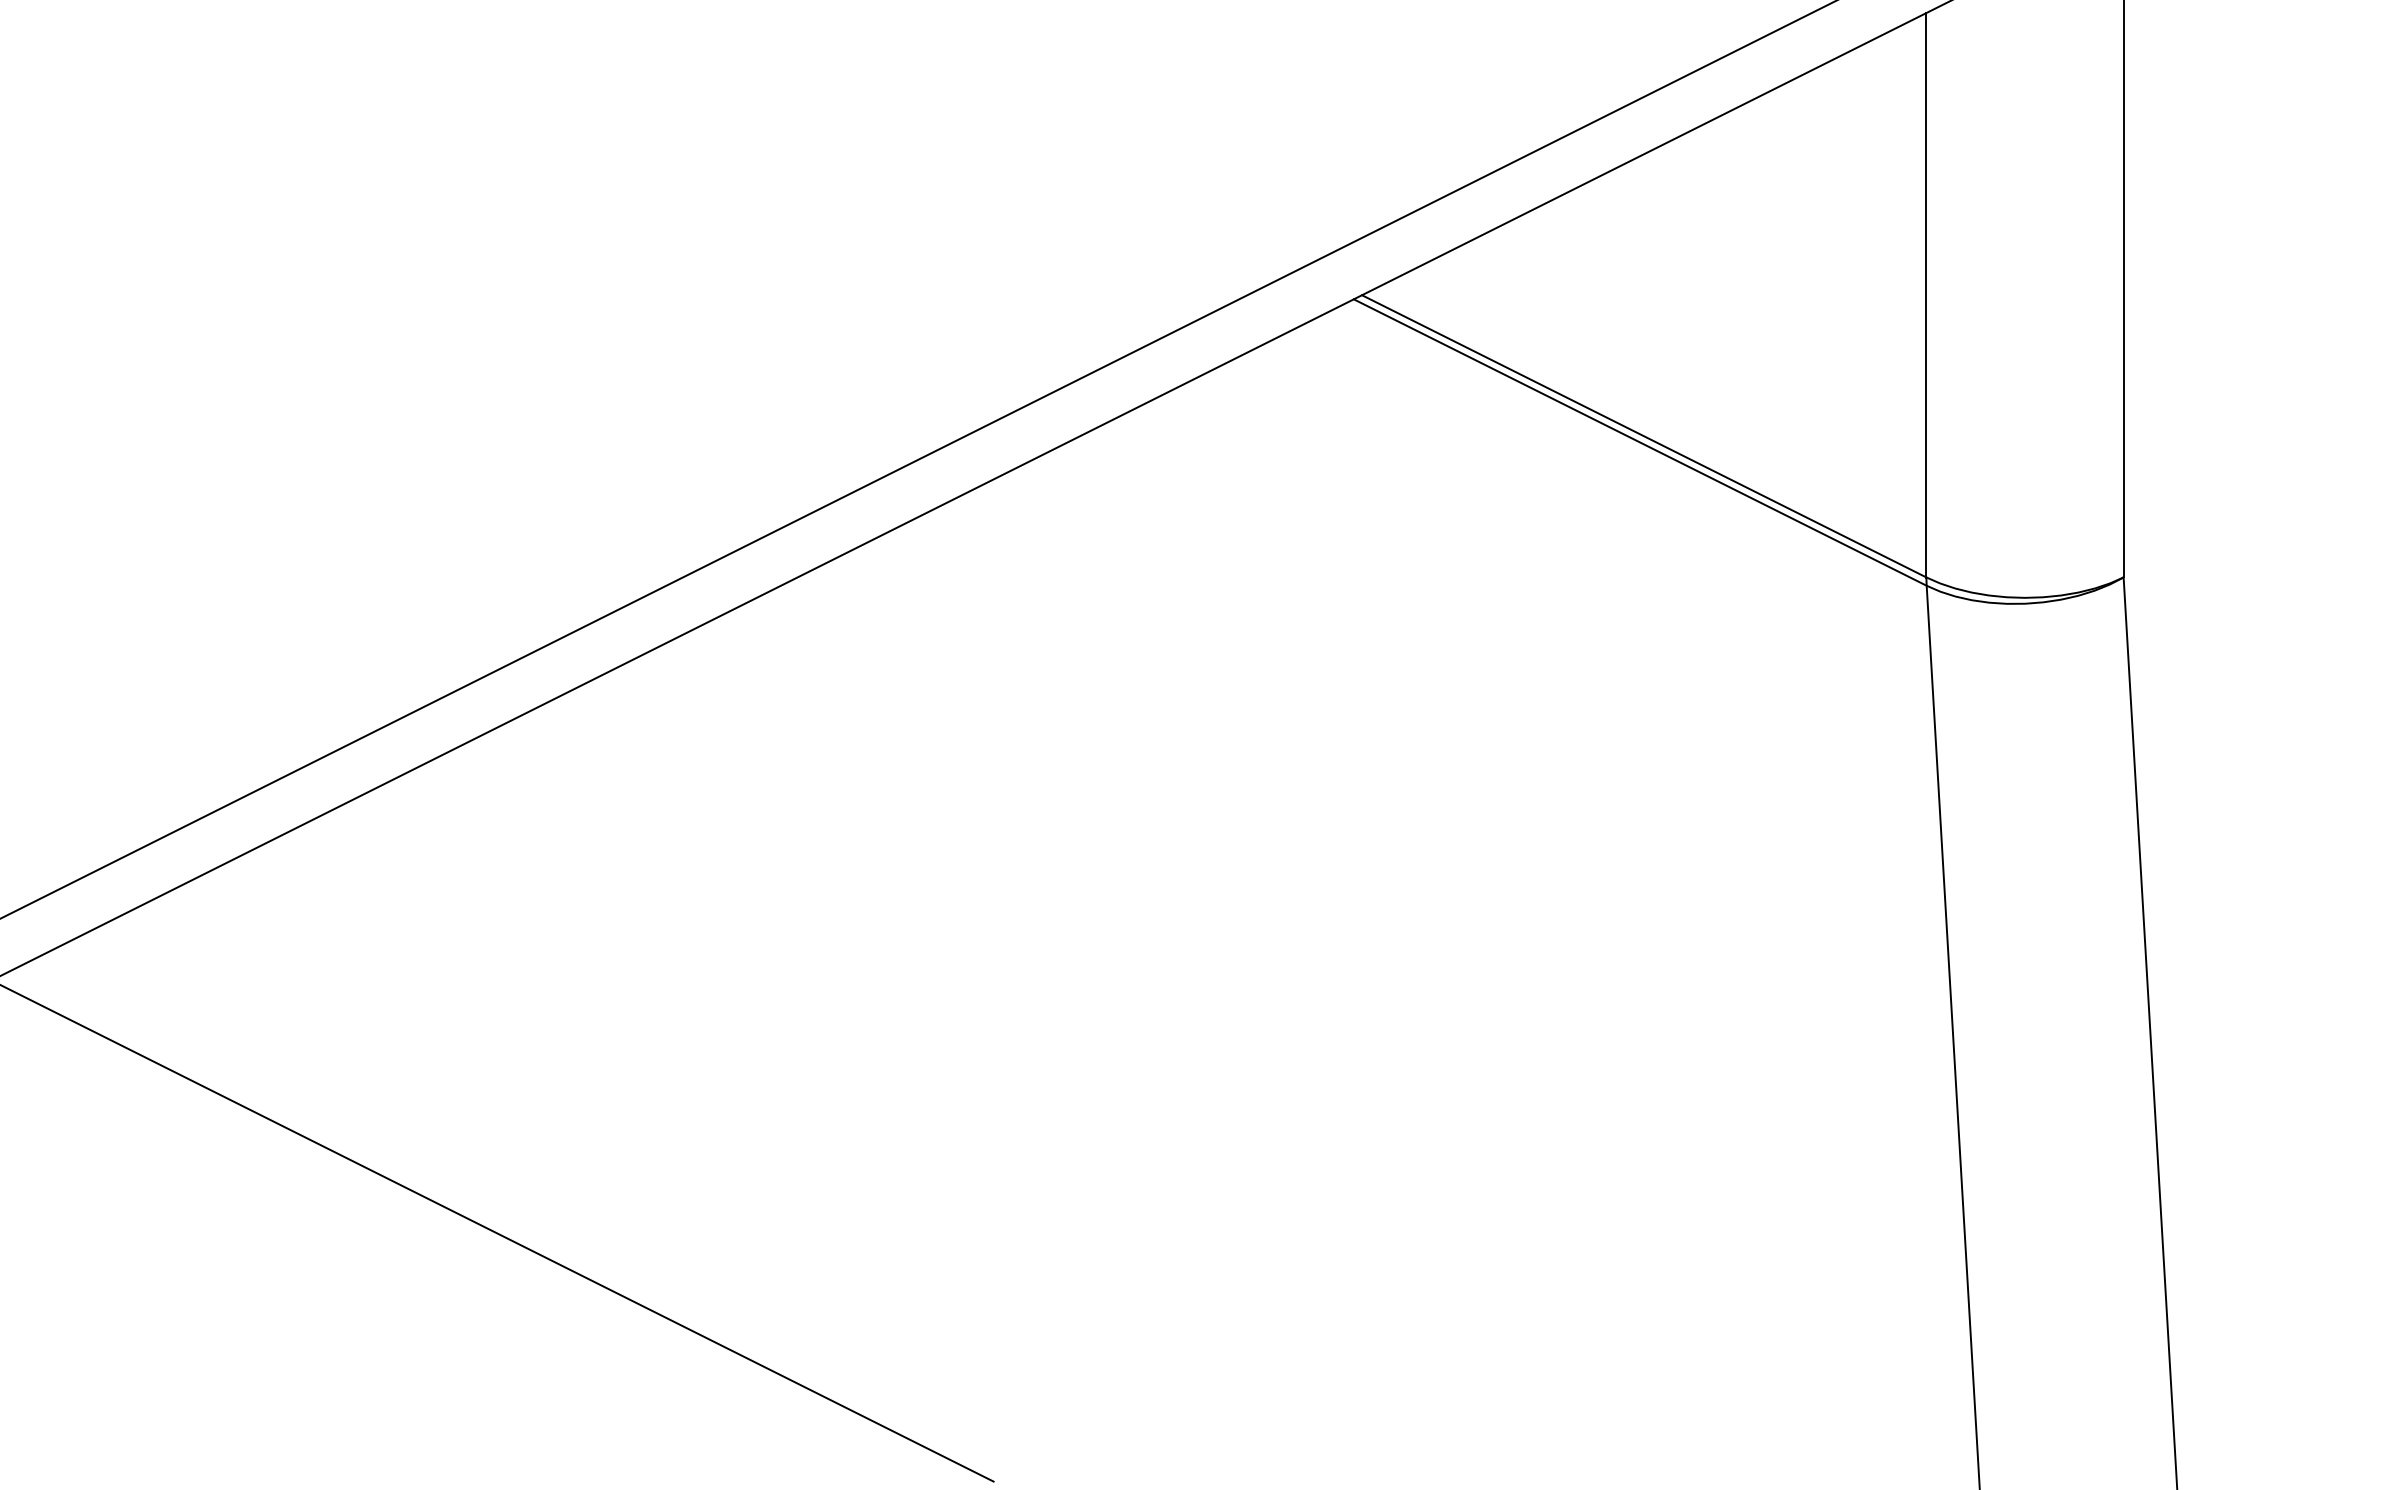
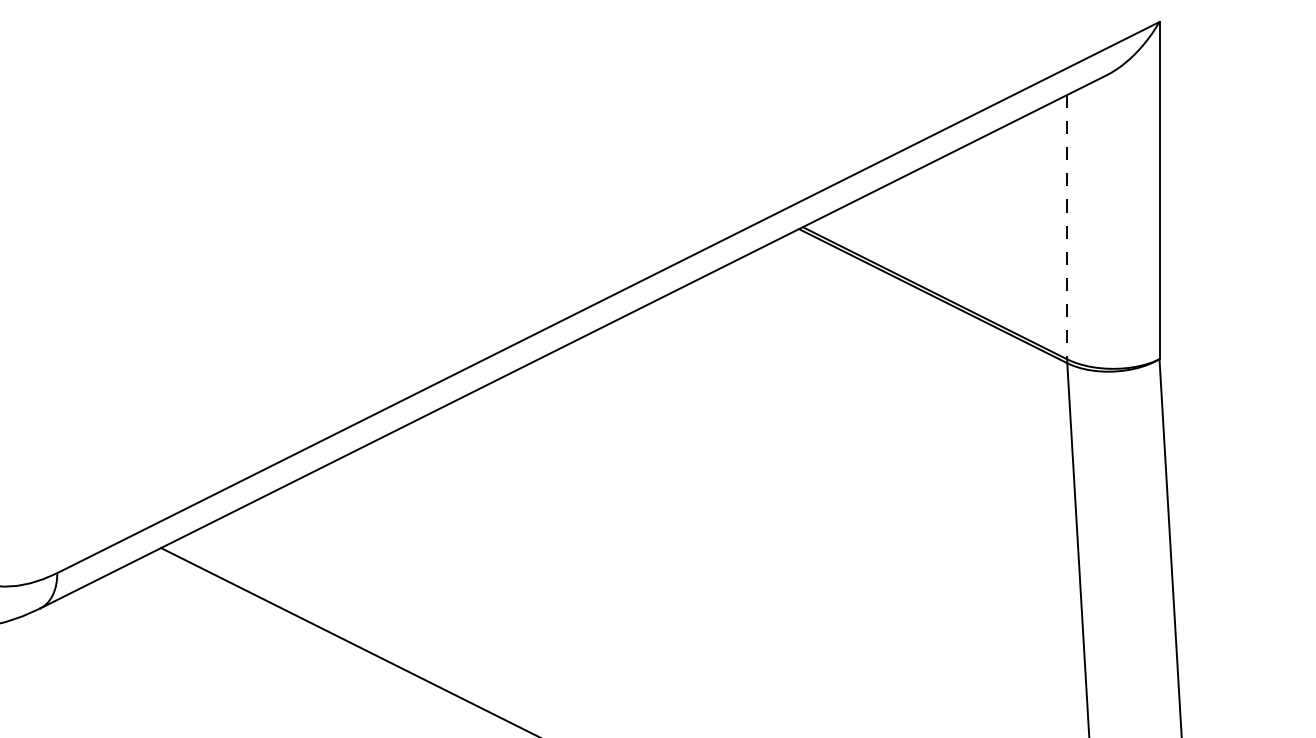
line: (1927, 295) -> (1067, 227), solid -> dashed

